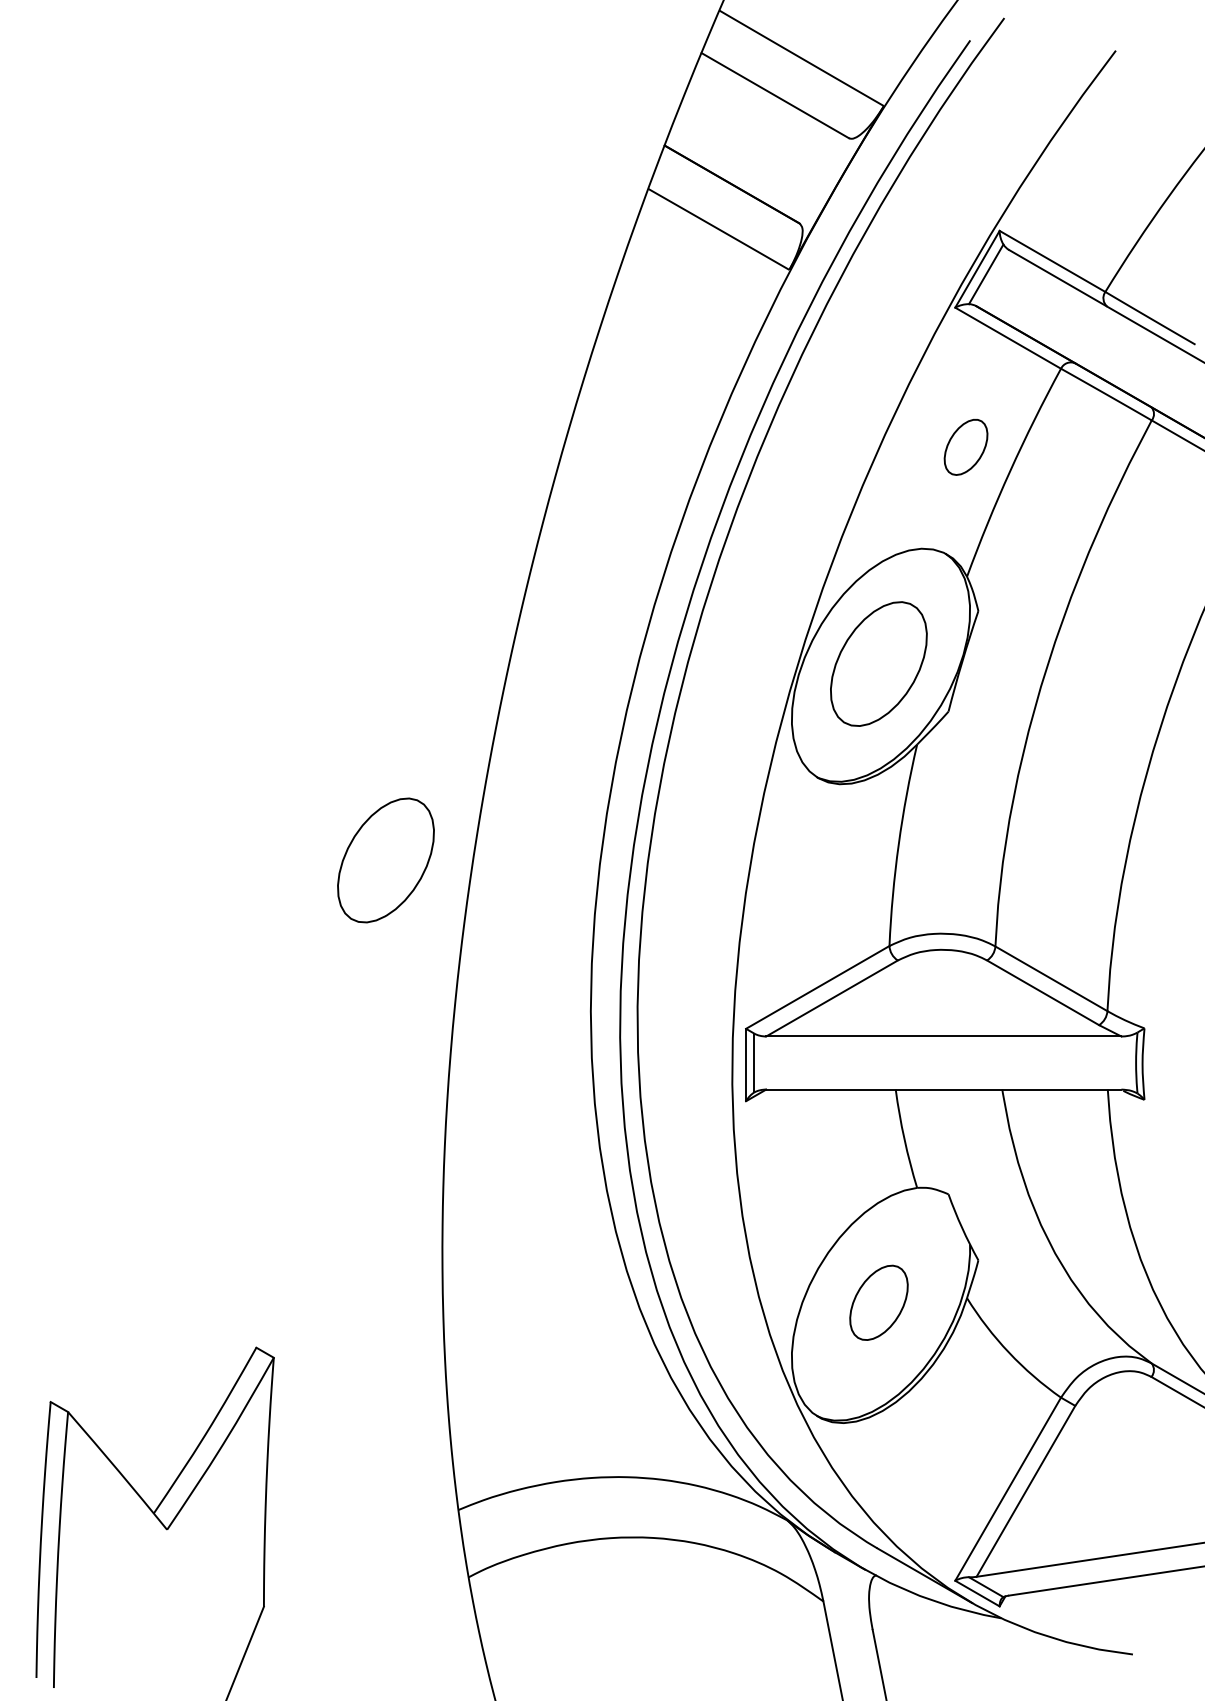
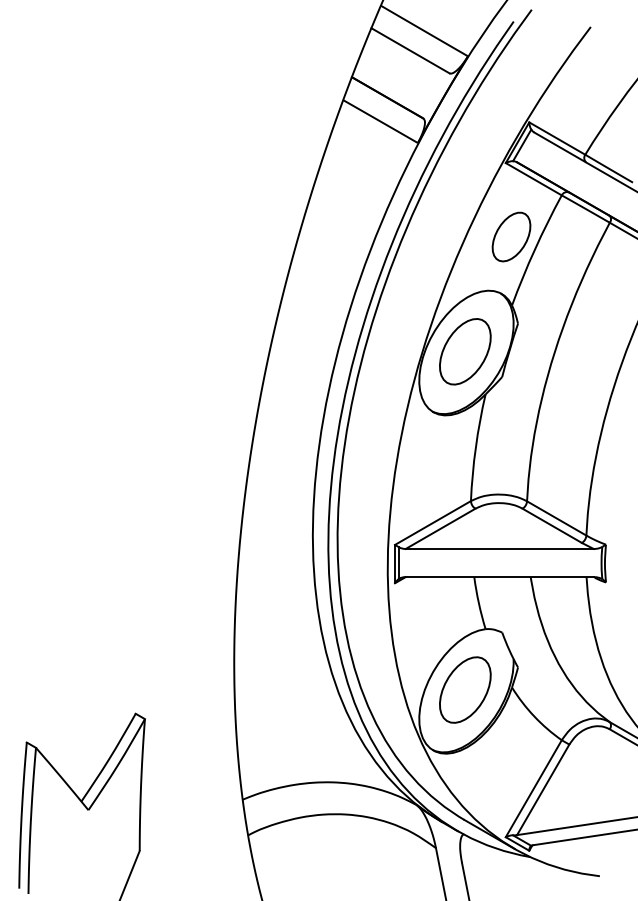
part: (966, 446) -> (511, 236), size x1.67
part: (386, 859) -> (204, 455), removed
part: (879, 1301) -> (465, 689), size x1.67

